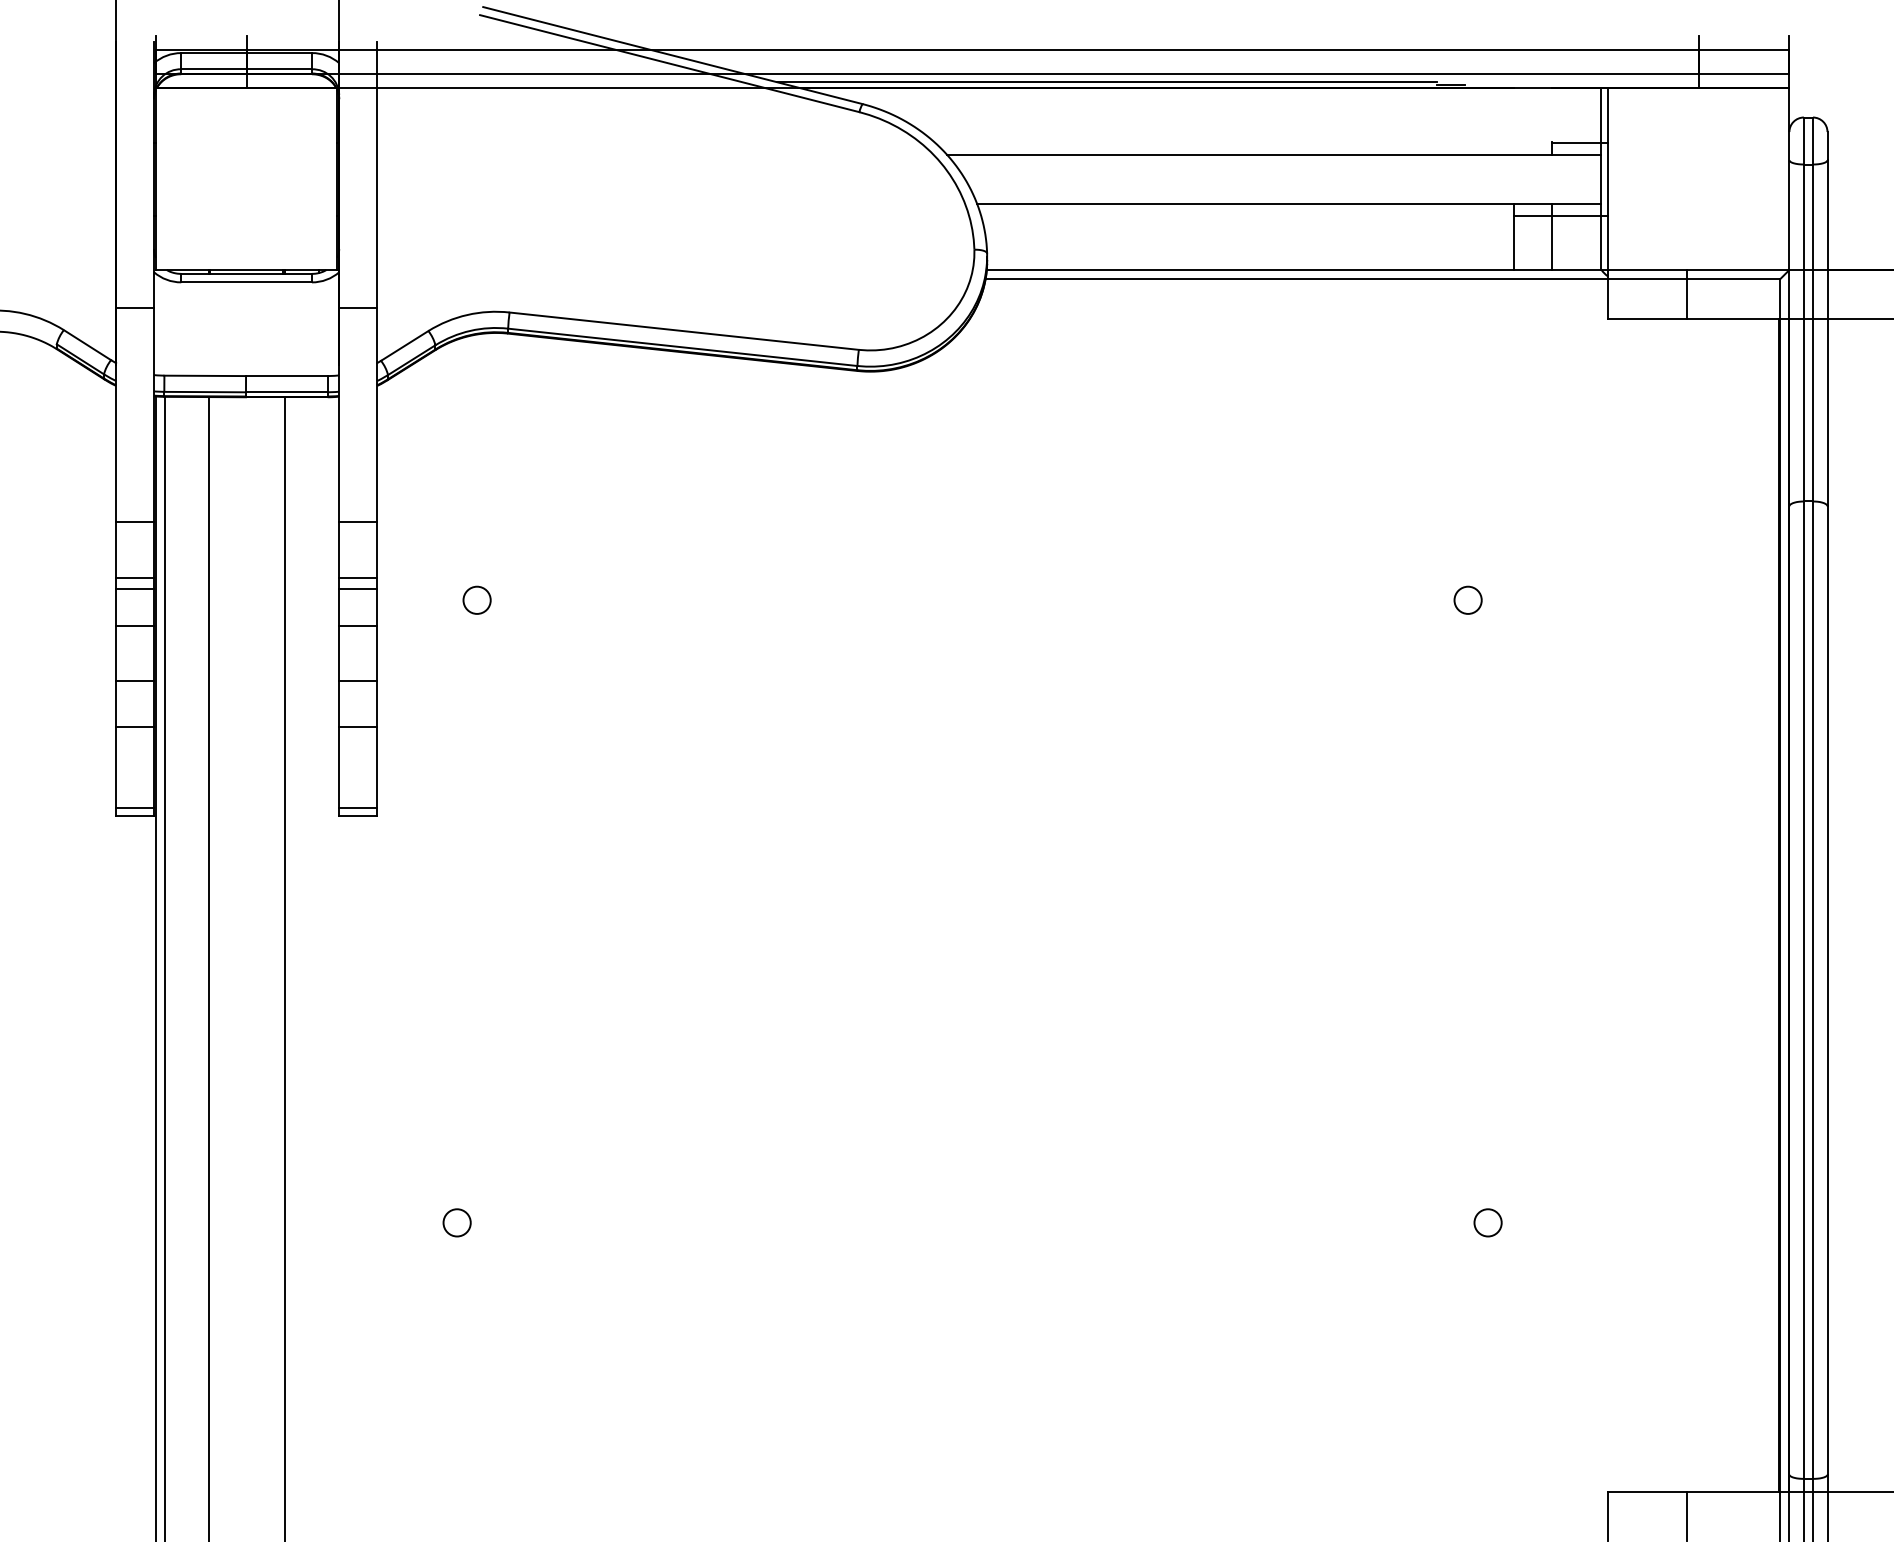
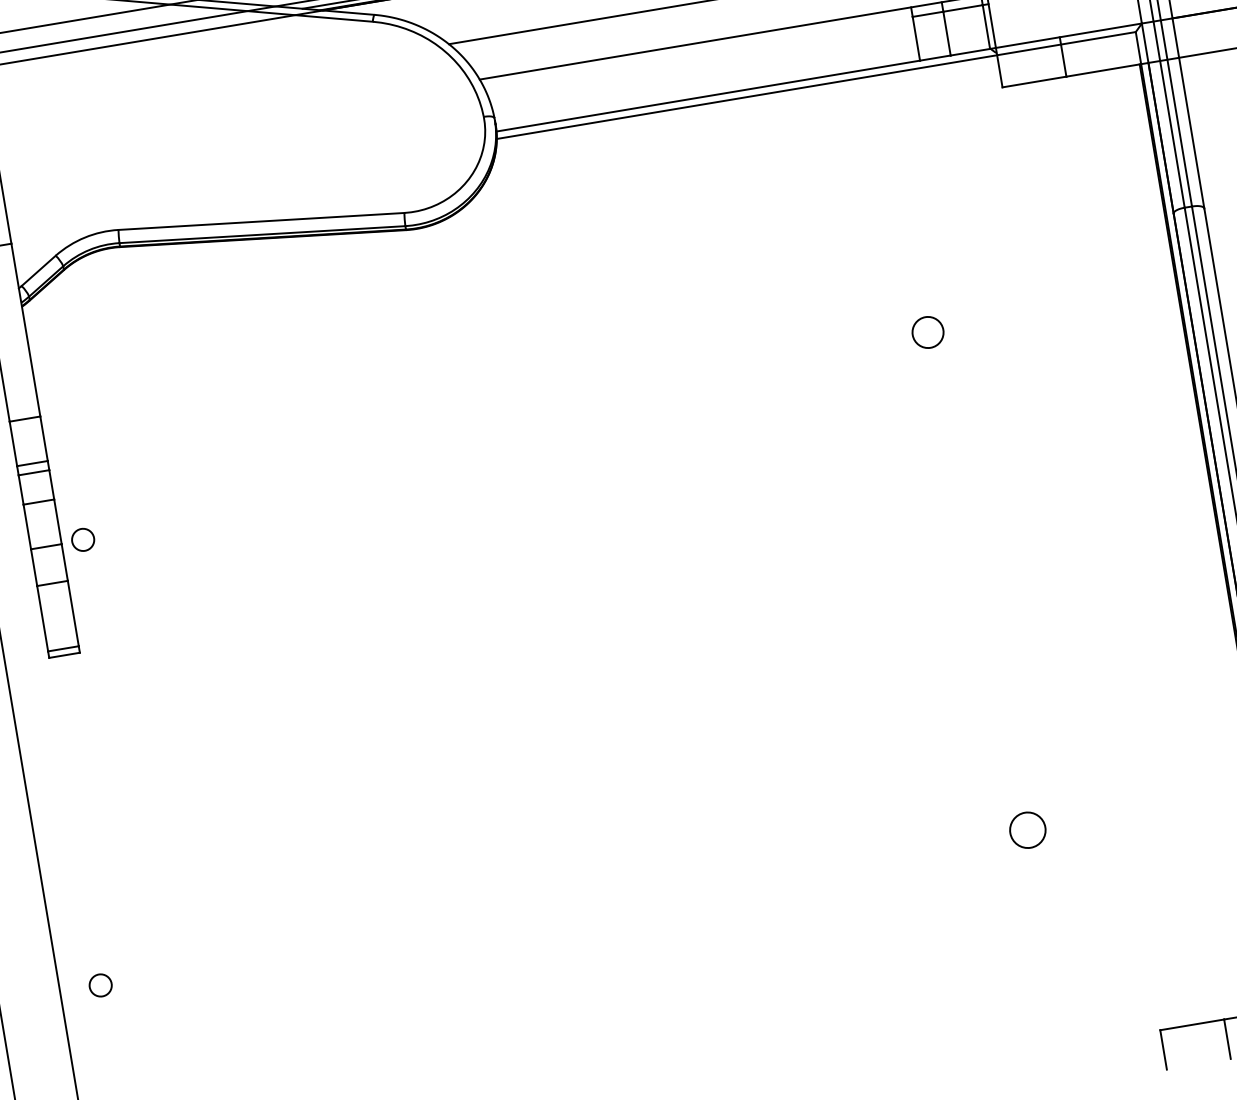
circle: (476, 599) -> (82, 539), moved
circle: (1467, 599) -> (927, 331), size x1.4
circle: (456, 1222) -> (100, 985), moved
circle: (1487, 1222) -> (1027, 830), size x1.6

